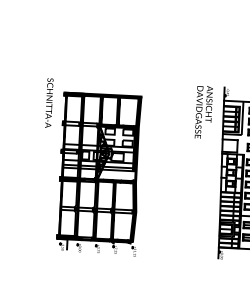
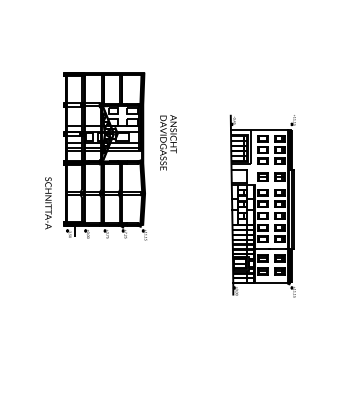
text: (49, 103) -> (48, 203), moved
text: (203, 112) -> (168, 142), moved
part: (99, 174) -> (104, 156), moved

